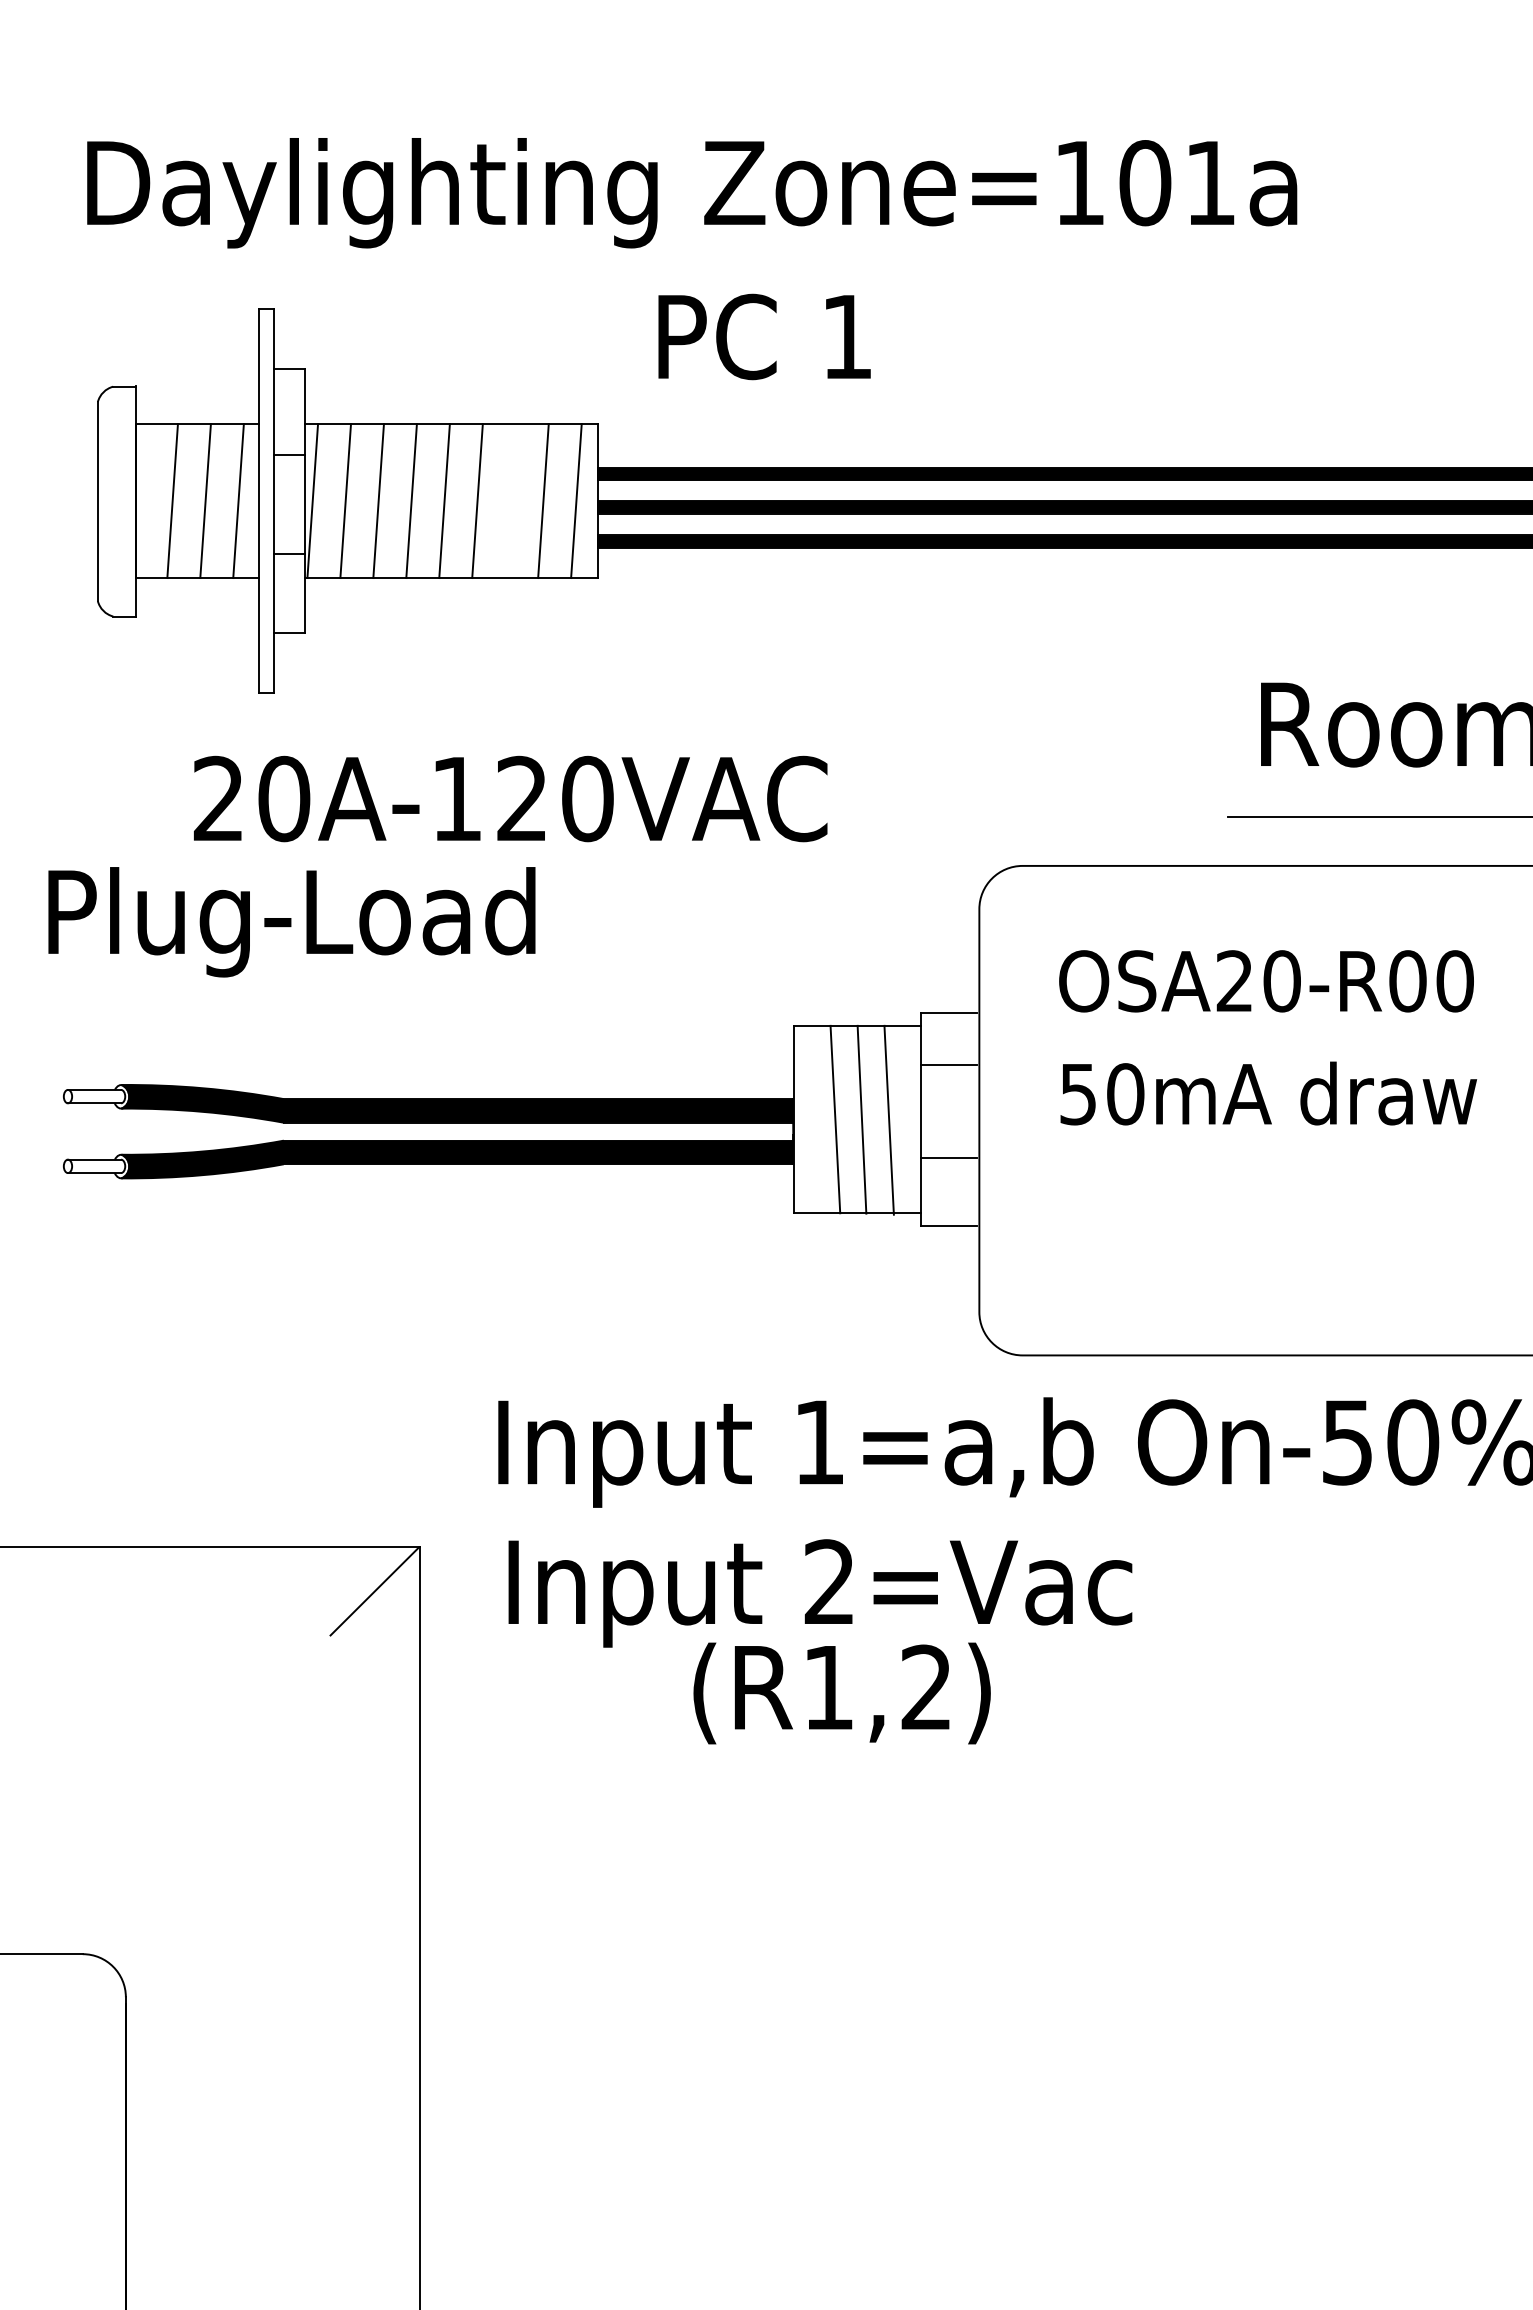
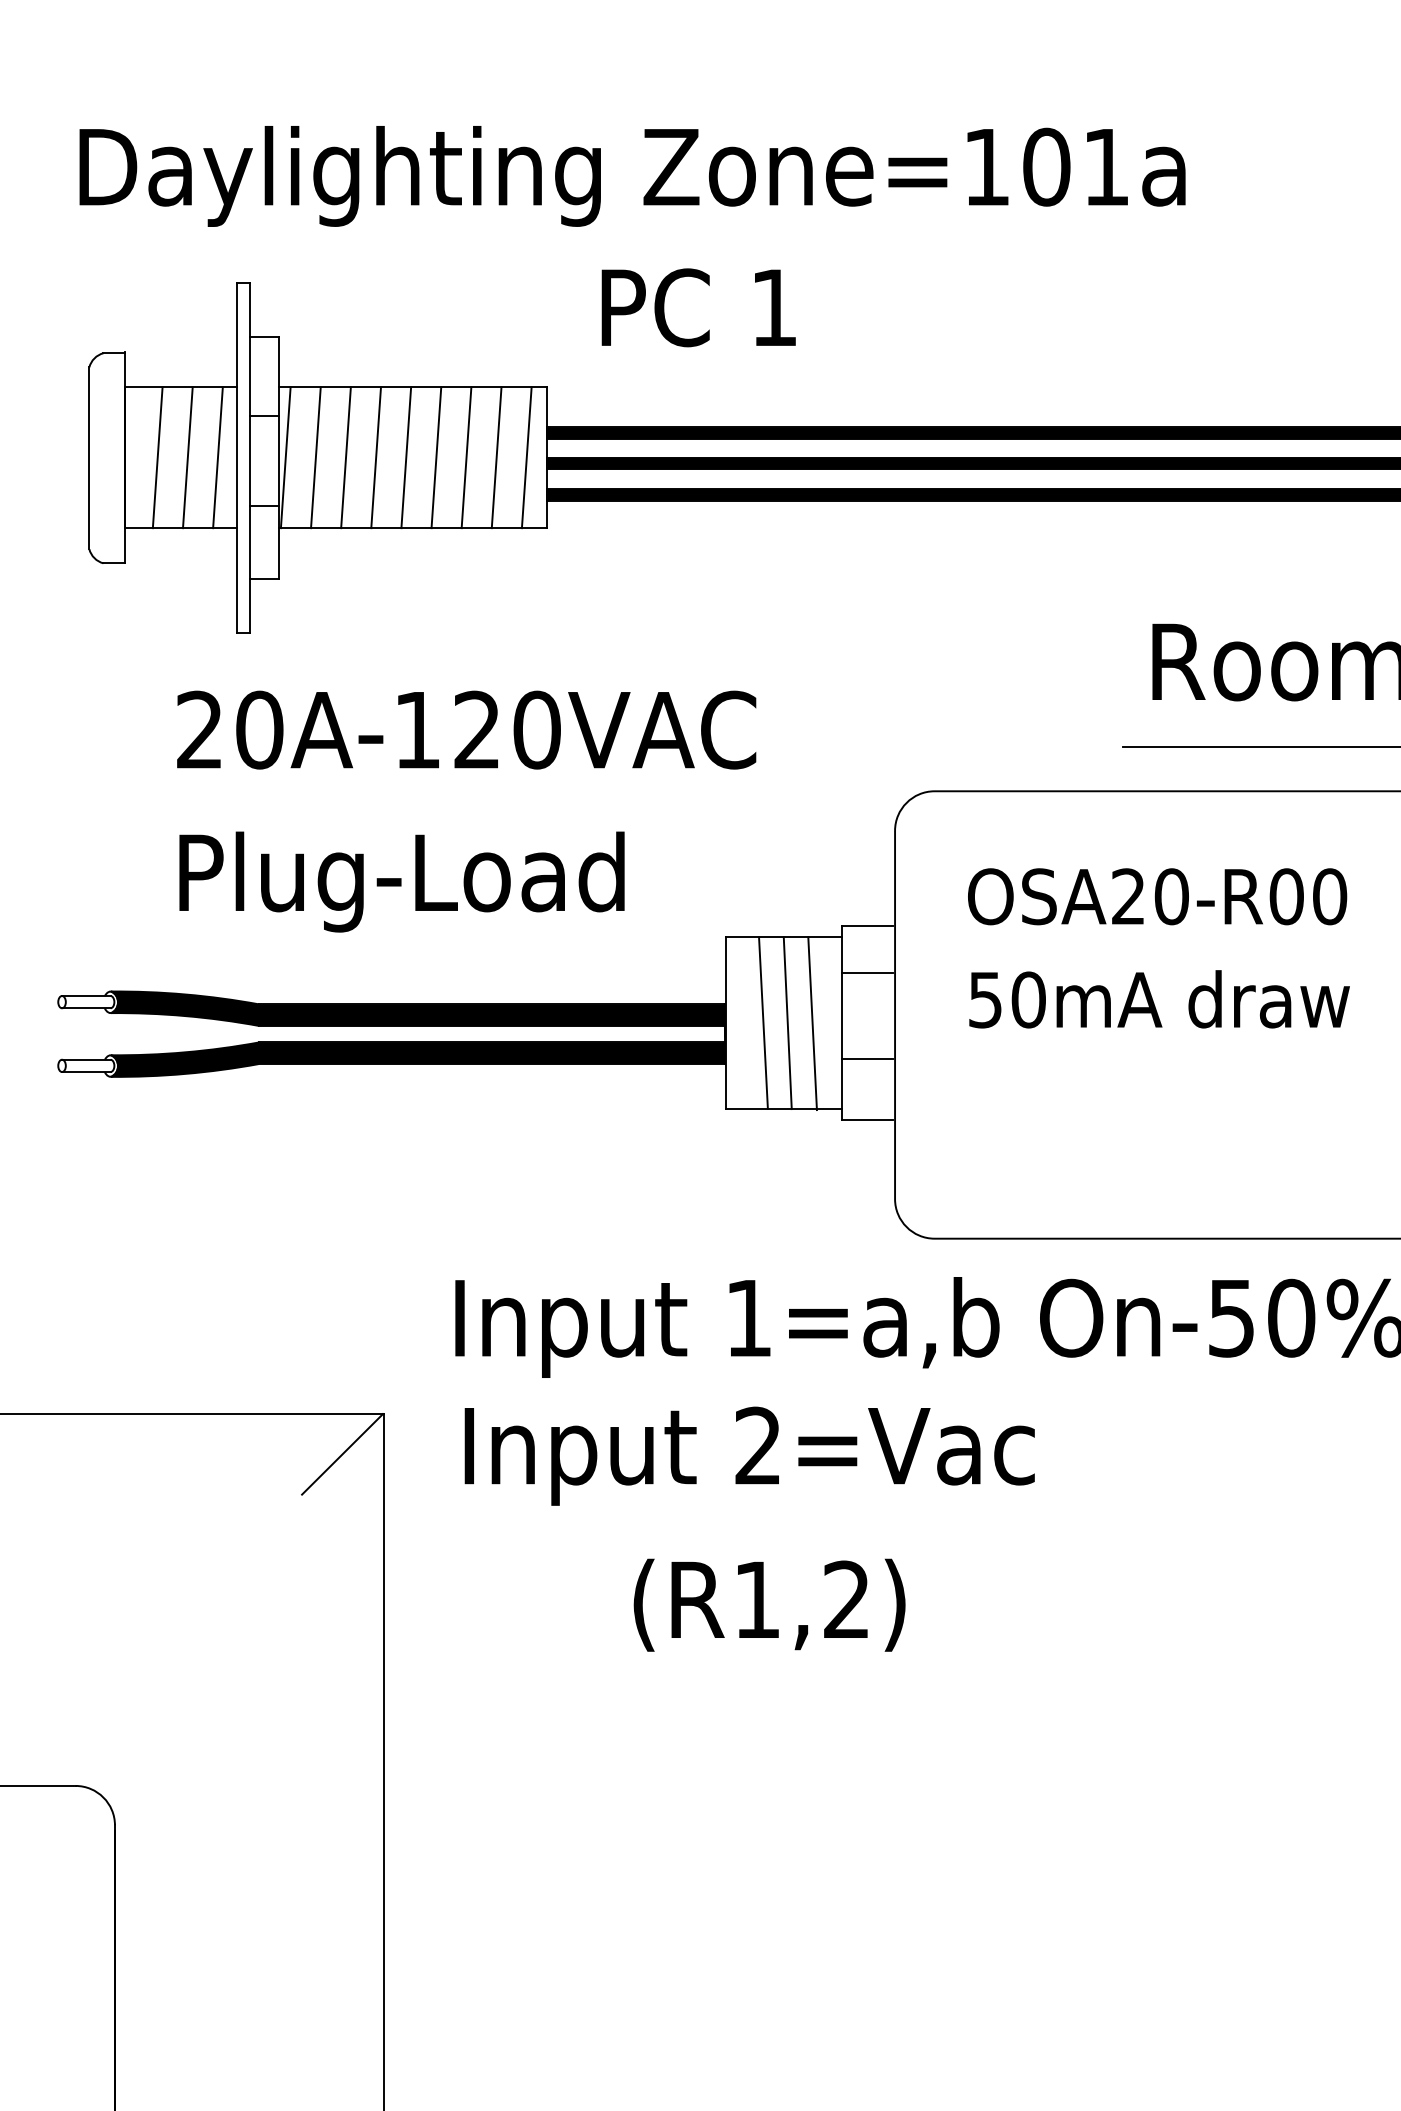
line: (510, 501) -> (466, 458), added
text: (291, 922) -> (401, 882), moved
text: (841, 1693) -> (769, 1605), moved

